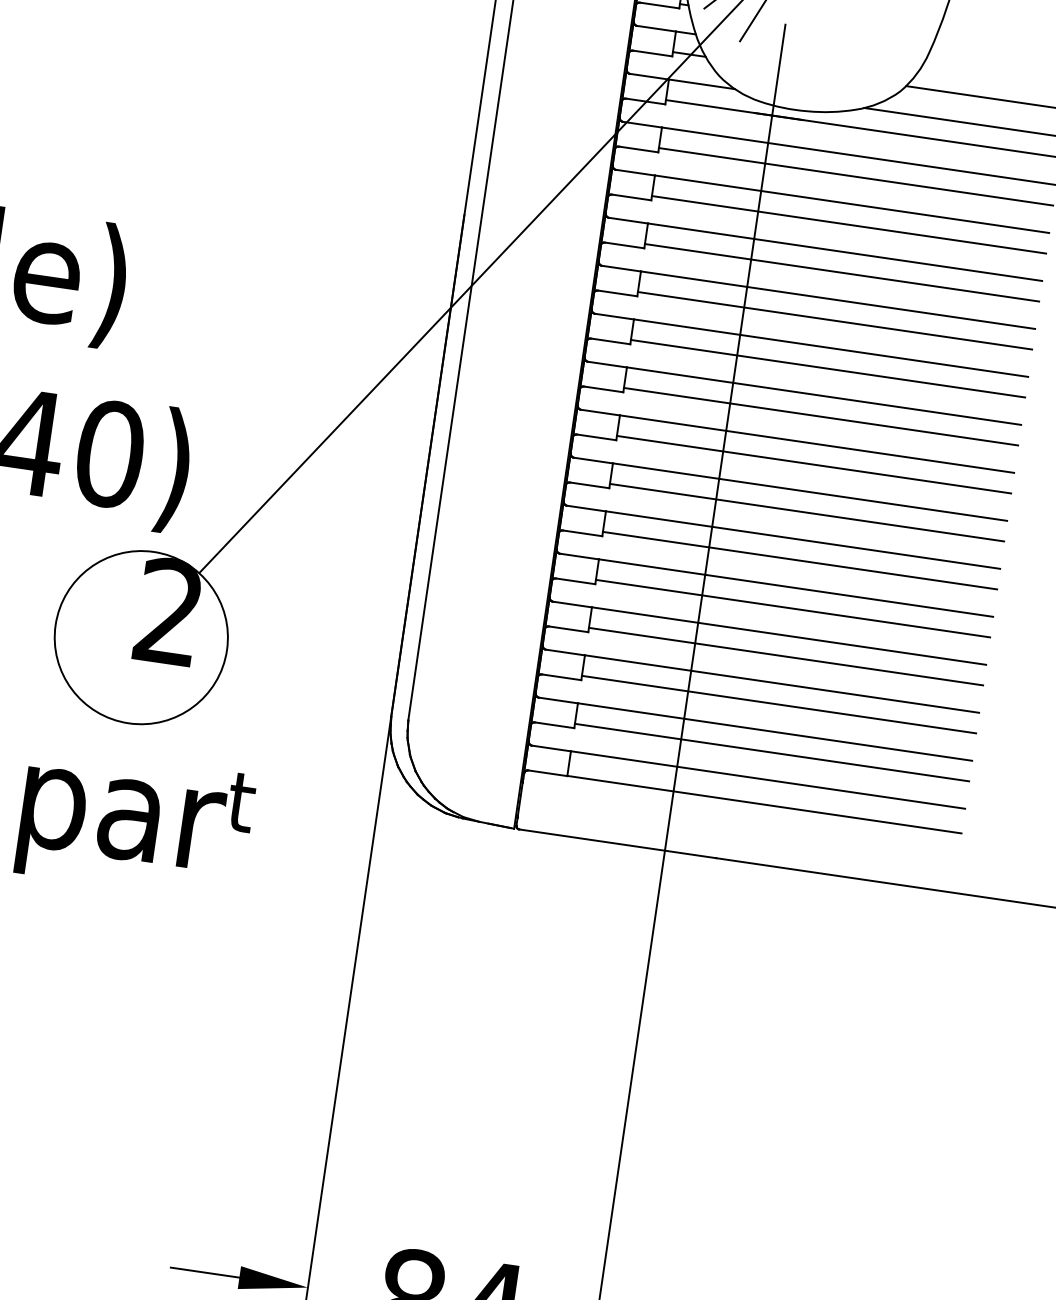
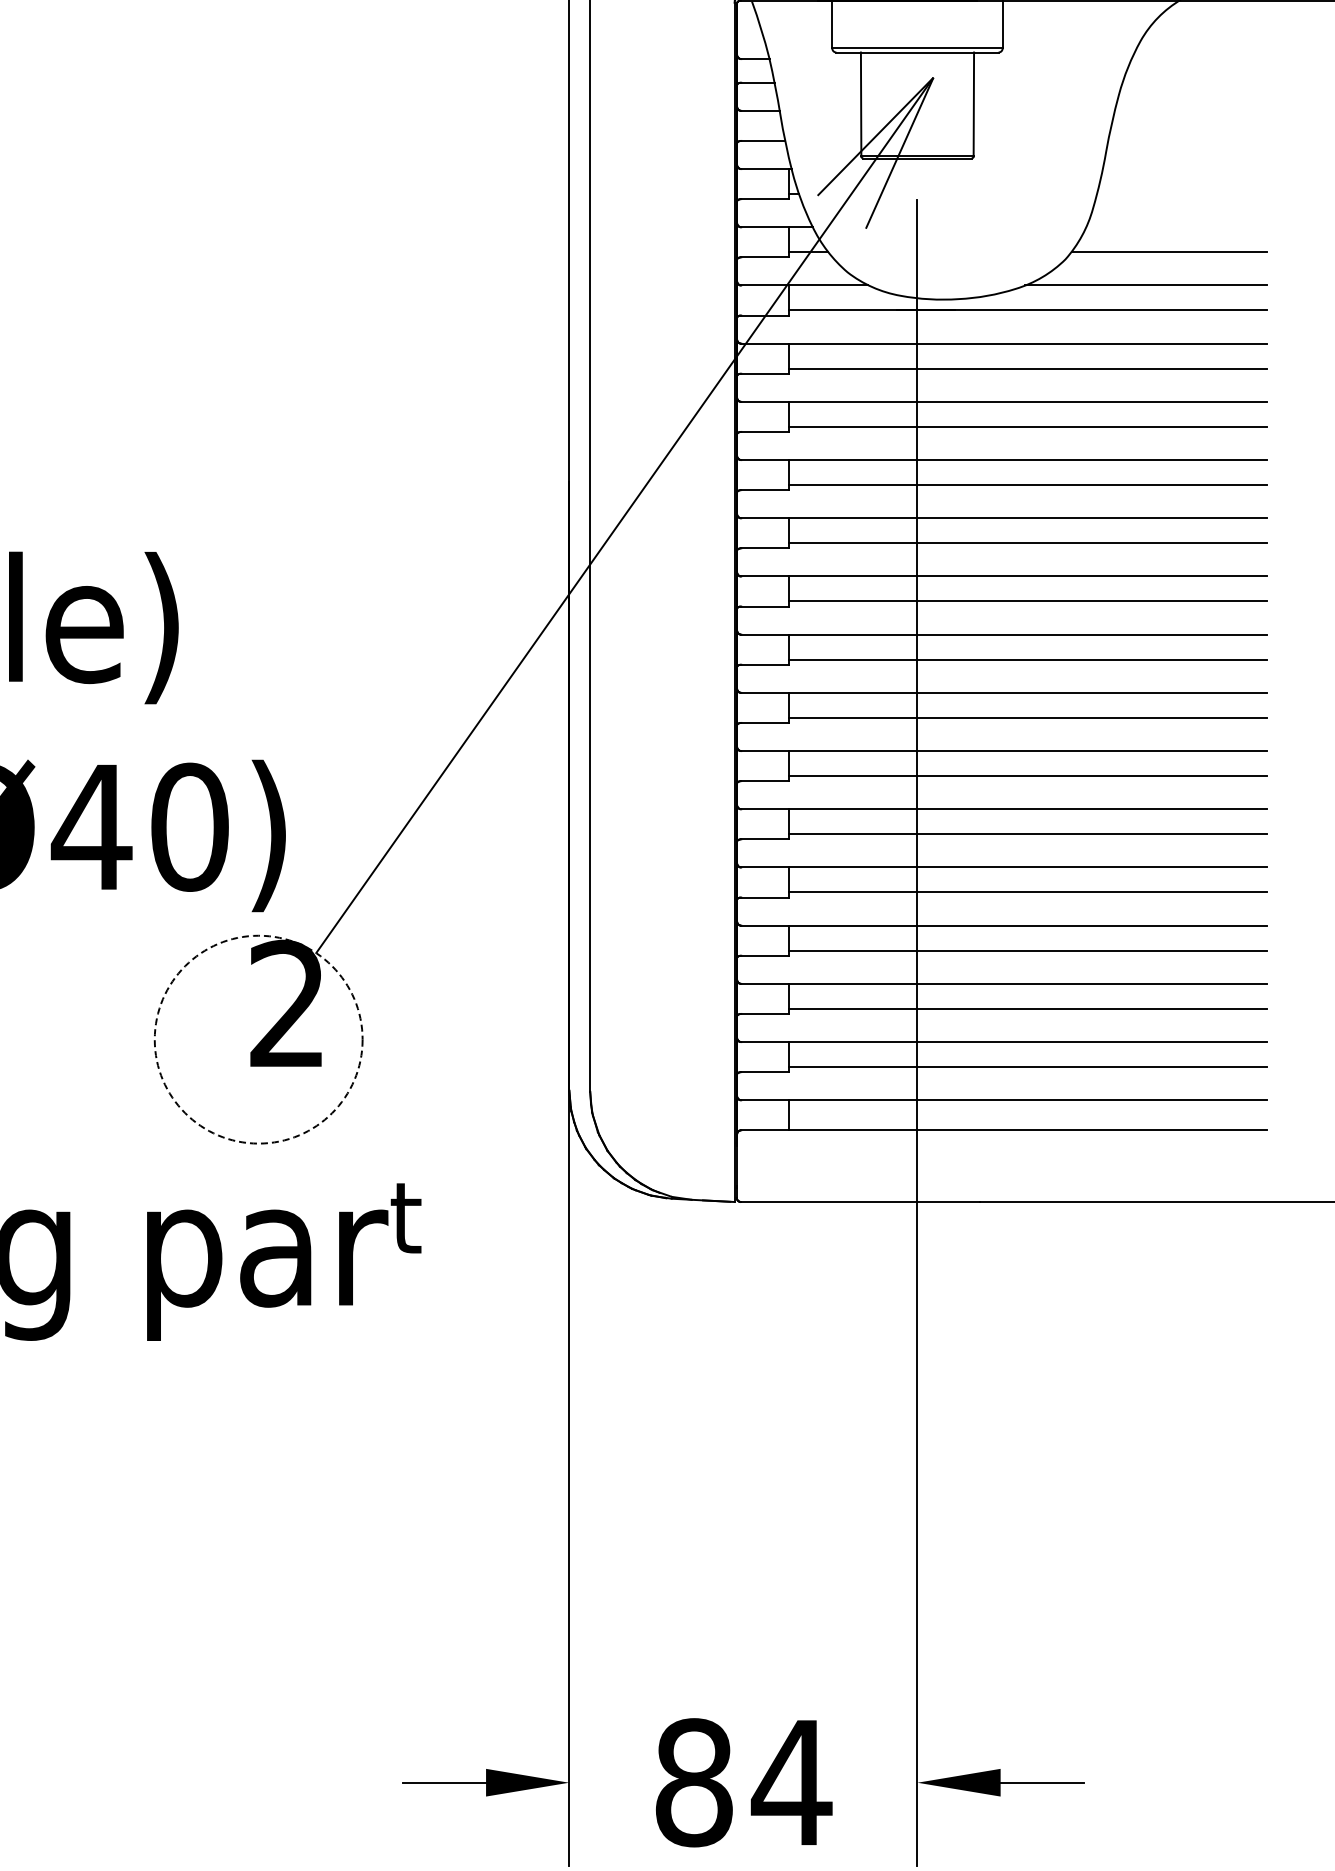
circle: (141, 637) -> (258, 1039), solid -> dashed

